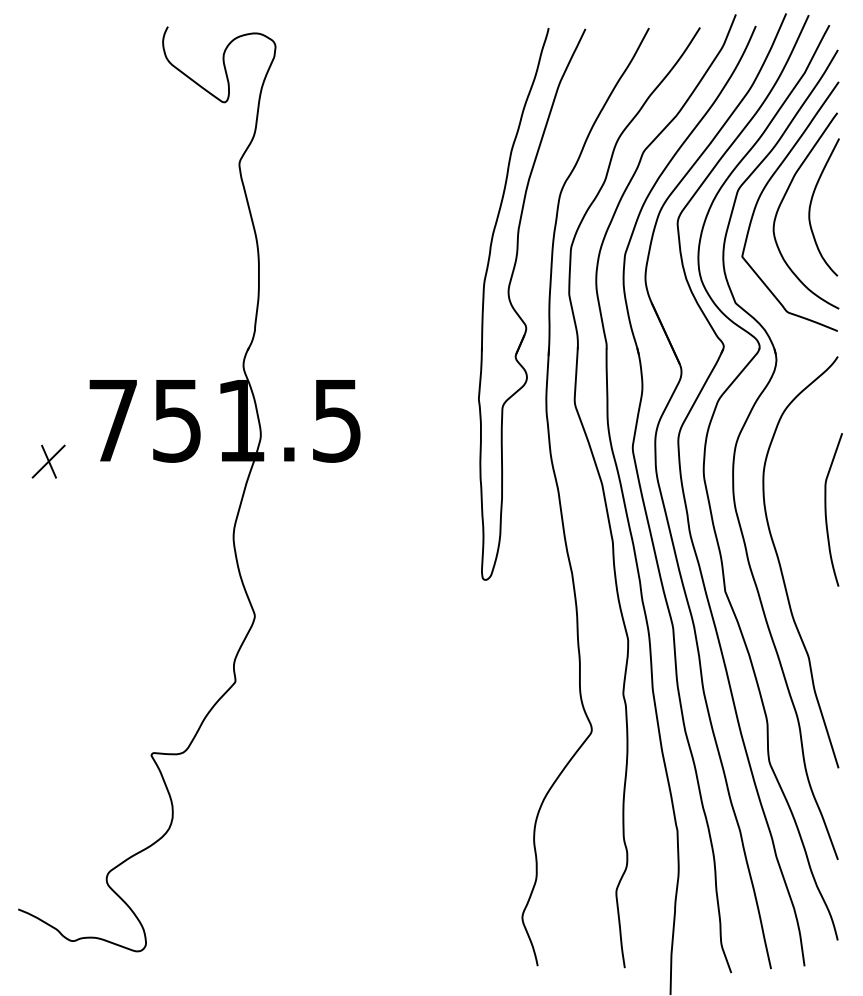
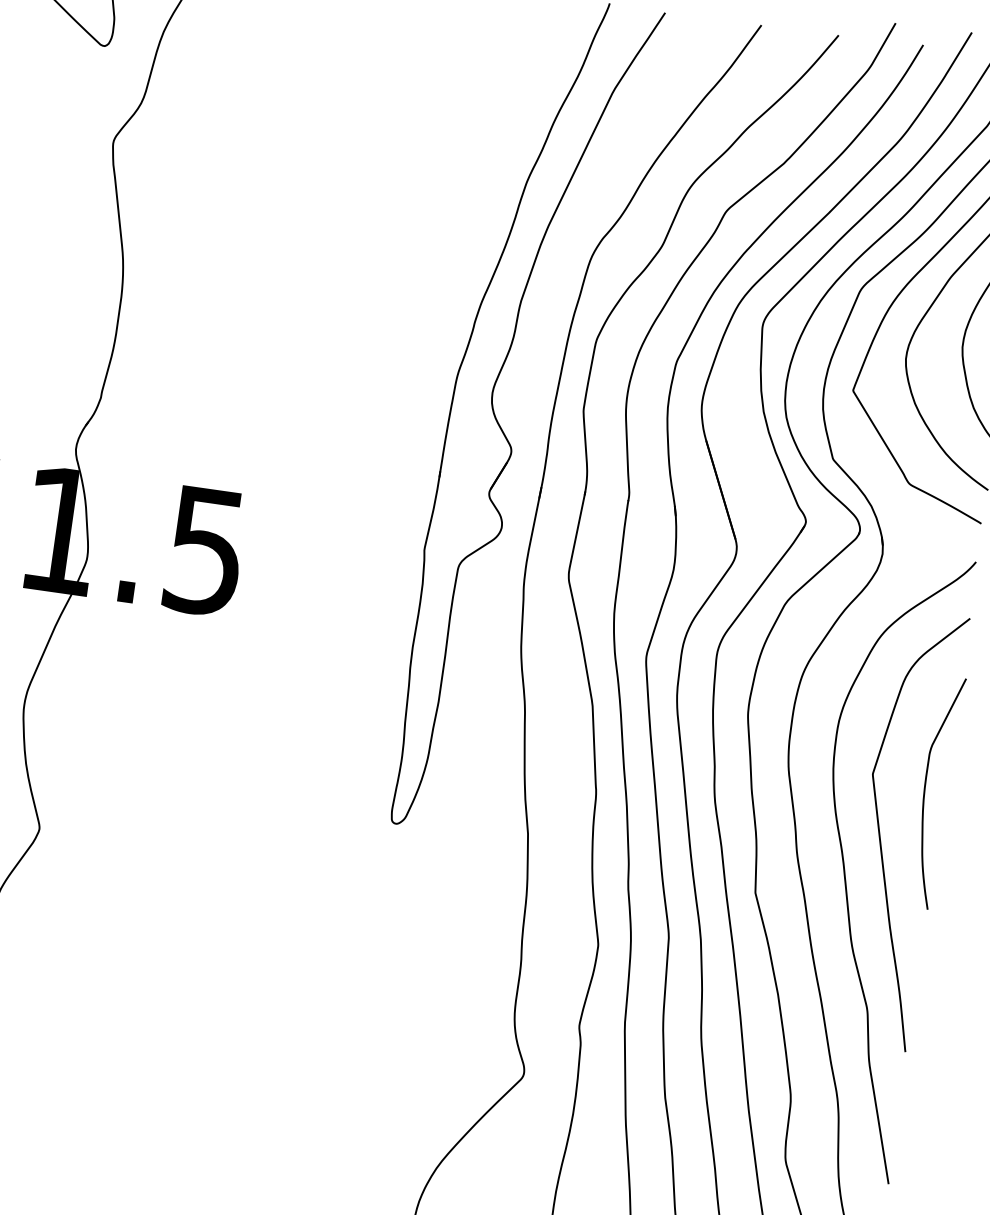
curve: (801, 541) -> (881, 833), added

